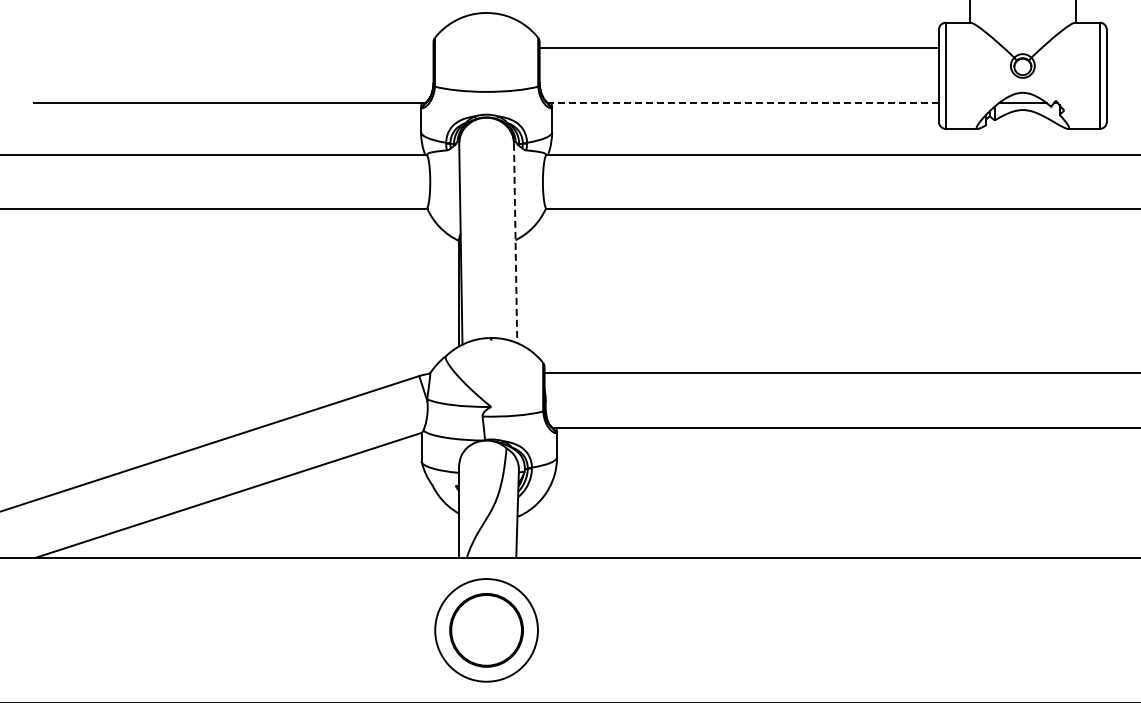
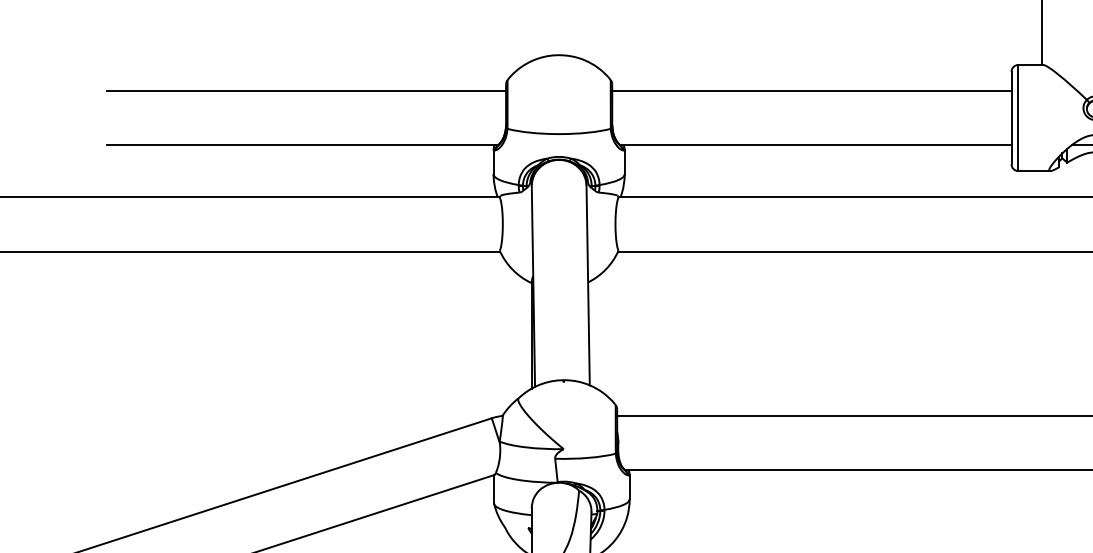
line: (233, 48) -> (306, 90), added
line: (743, 103) -> (816, 145), dashed -> solid
line: (515, 243) -> (588, 285), dashed -> solid

